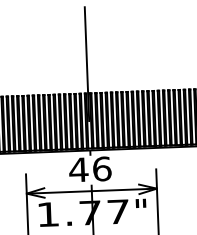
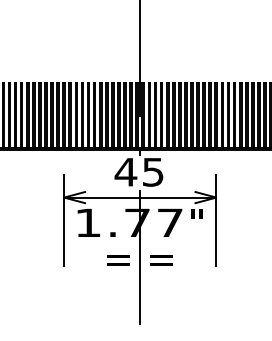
text: (102, 168) -> (153, 171), 46 -> 45

